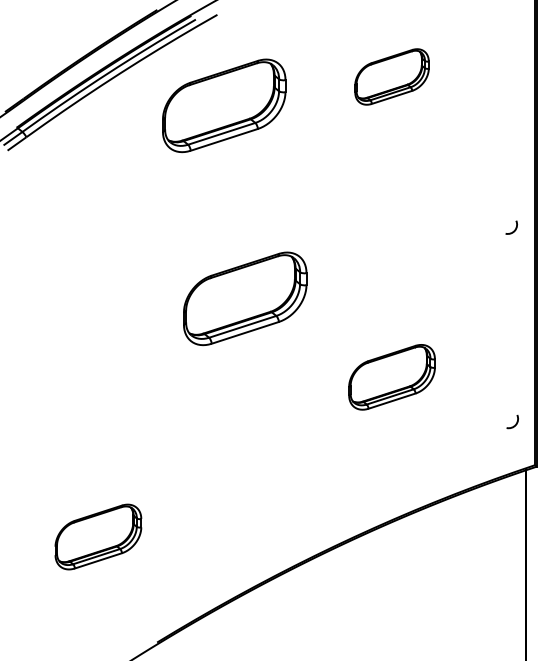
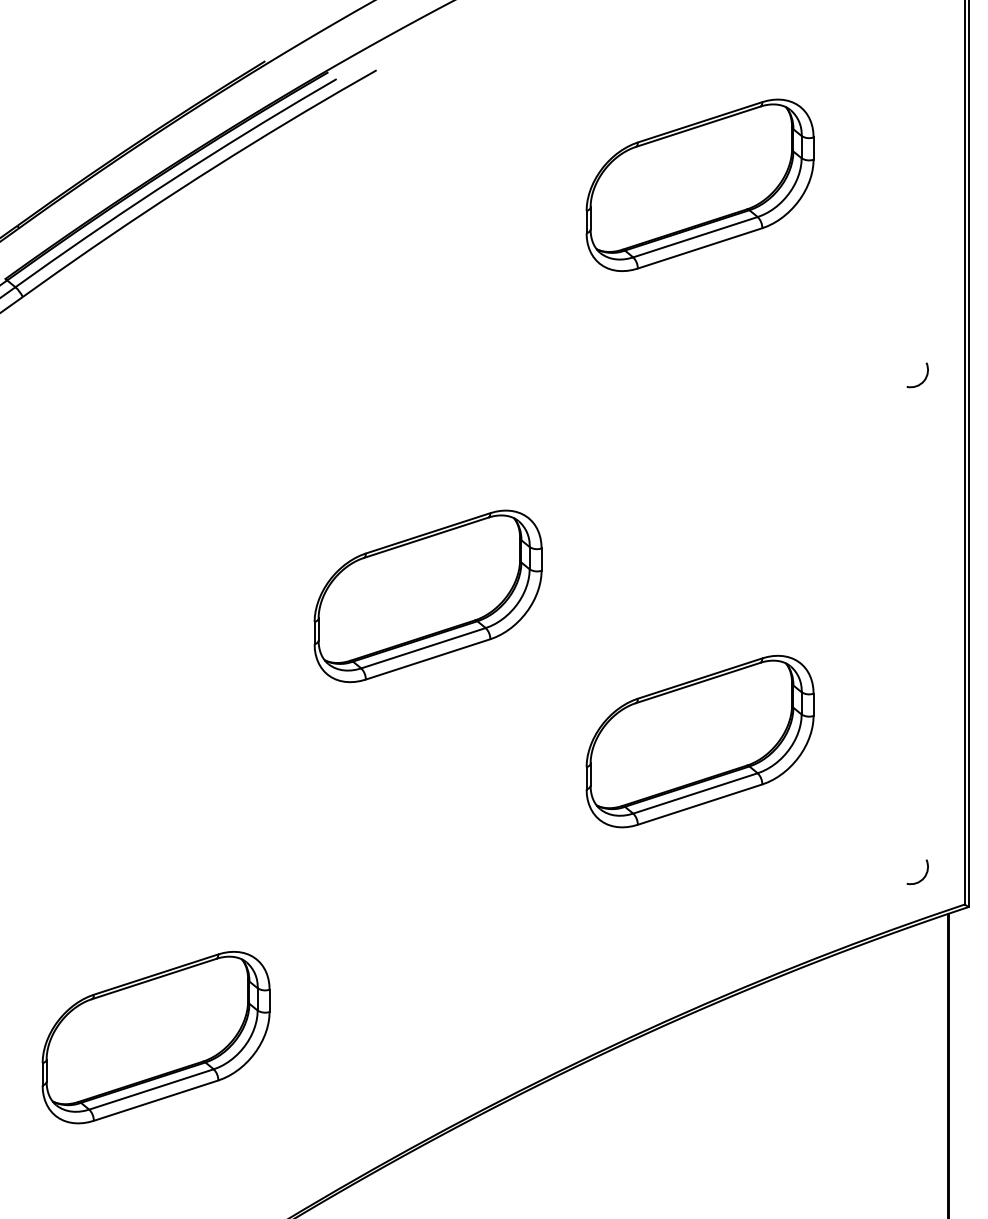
part: (391, 76) -> (699, 184), size x1.67
part: (224, 105) -> (389, 238), removed
arc: (514, 229) -> (923, 378), moved
part: (391, 377) -> (699, 742), size x1.43
arc: (515, 423) -> (923, 875), moved
part: (98, 536) -> (156, 1036), size x1.43

